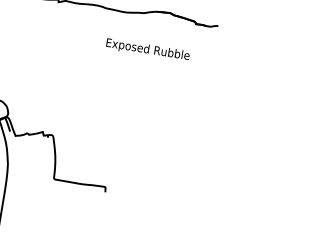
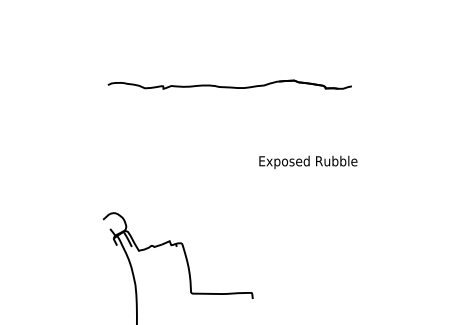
text: (148, 49) -> (308, 161), moved

